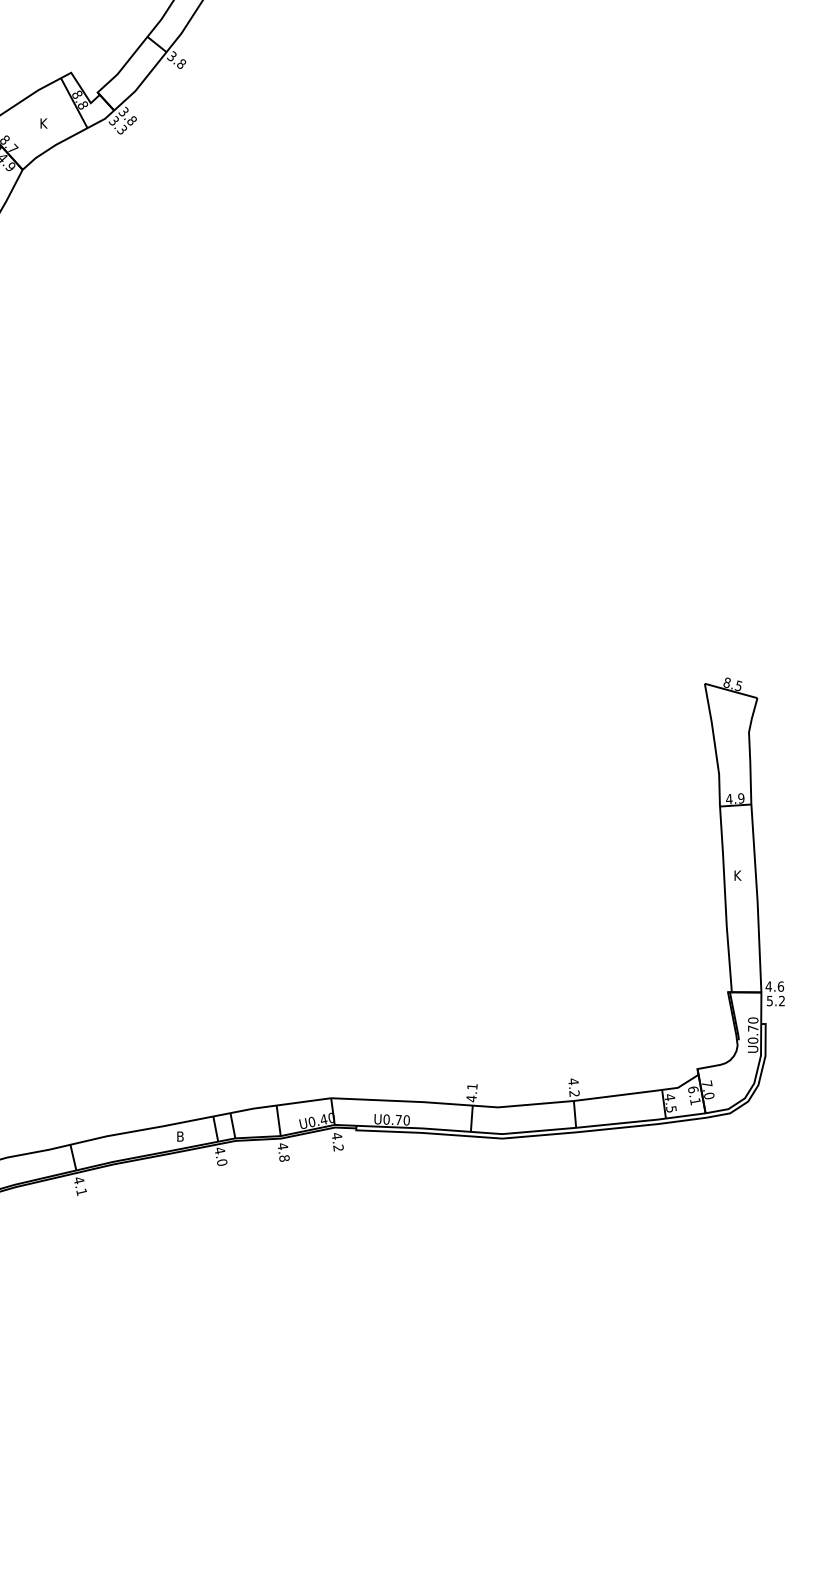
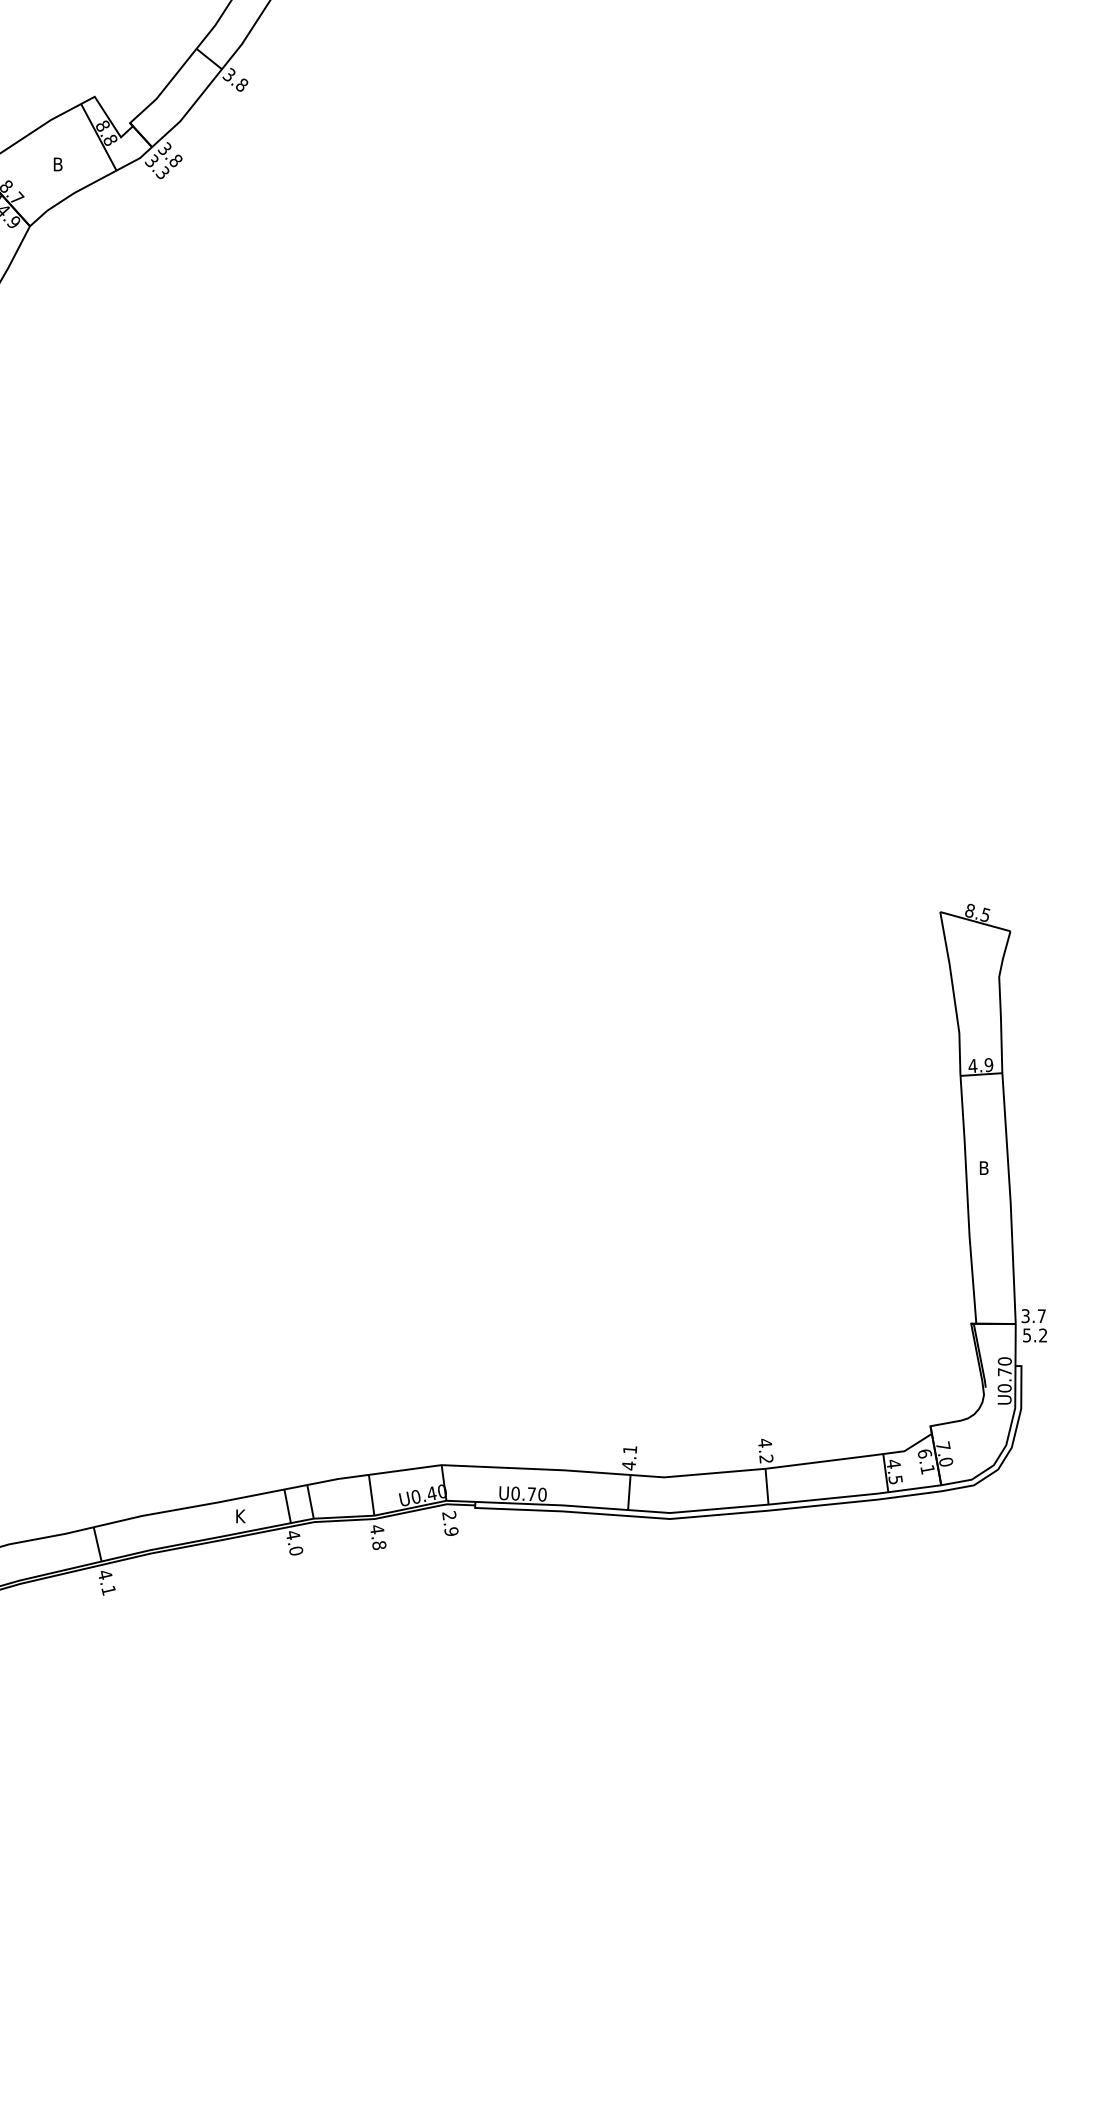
text: (44, 123) -> (59, 164), K -> B
text: (738, 875) -> (985, 1167), K -> B
text: (774, 986) -> (1033, 1316), 4.6 -> 3.7
text: (181, 1136) -> (241, 1516), B -> K
text: (337, 1141) -> (450, 1523), 4.2 -> 2.9

